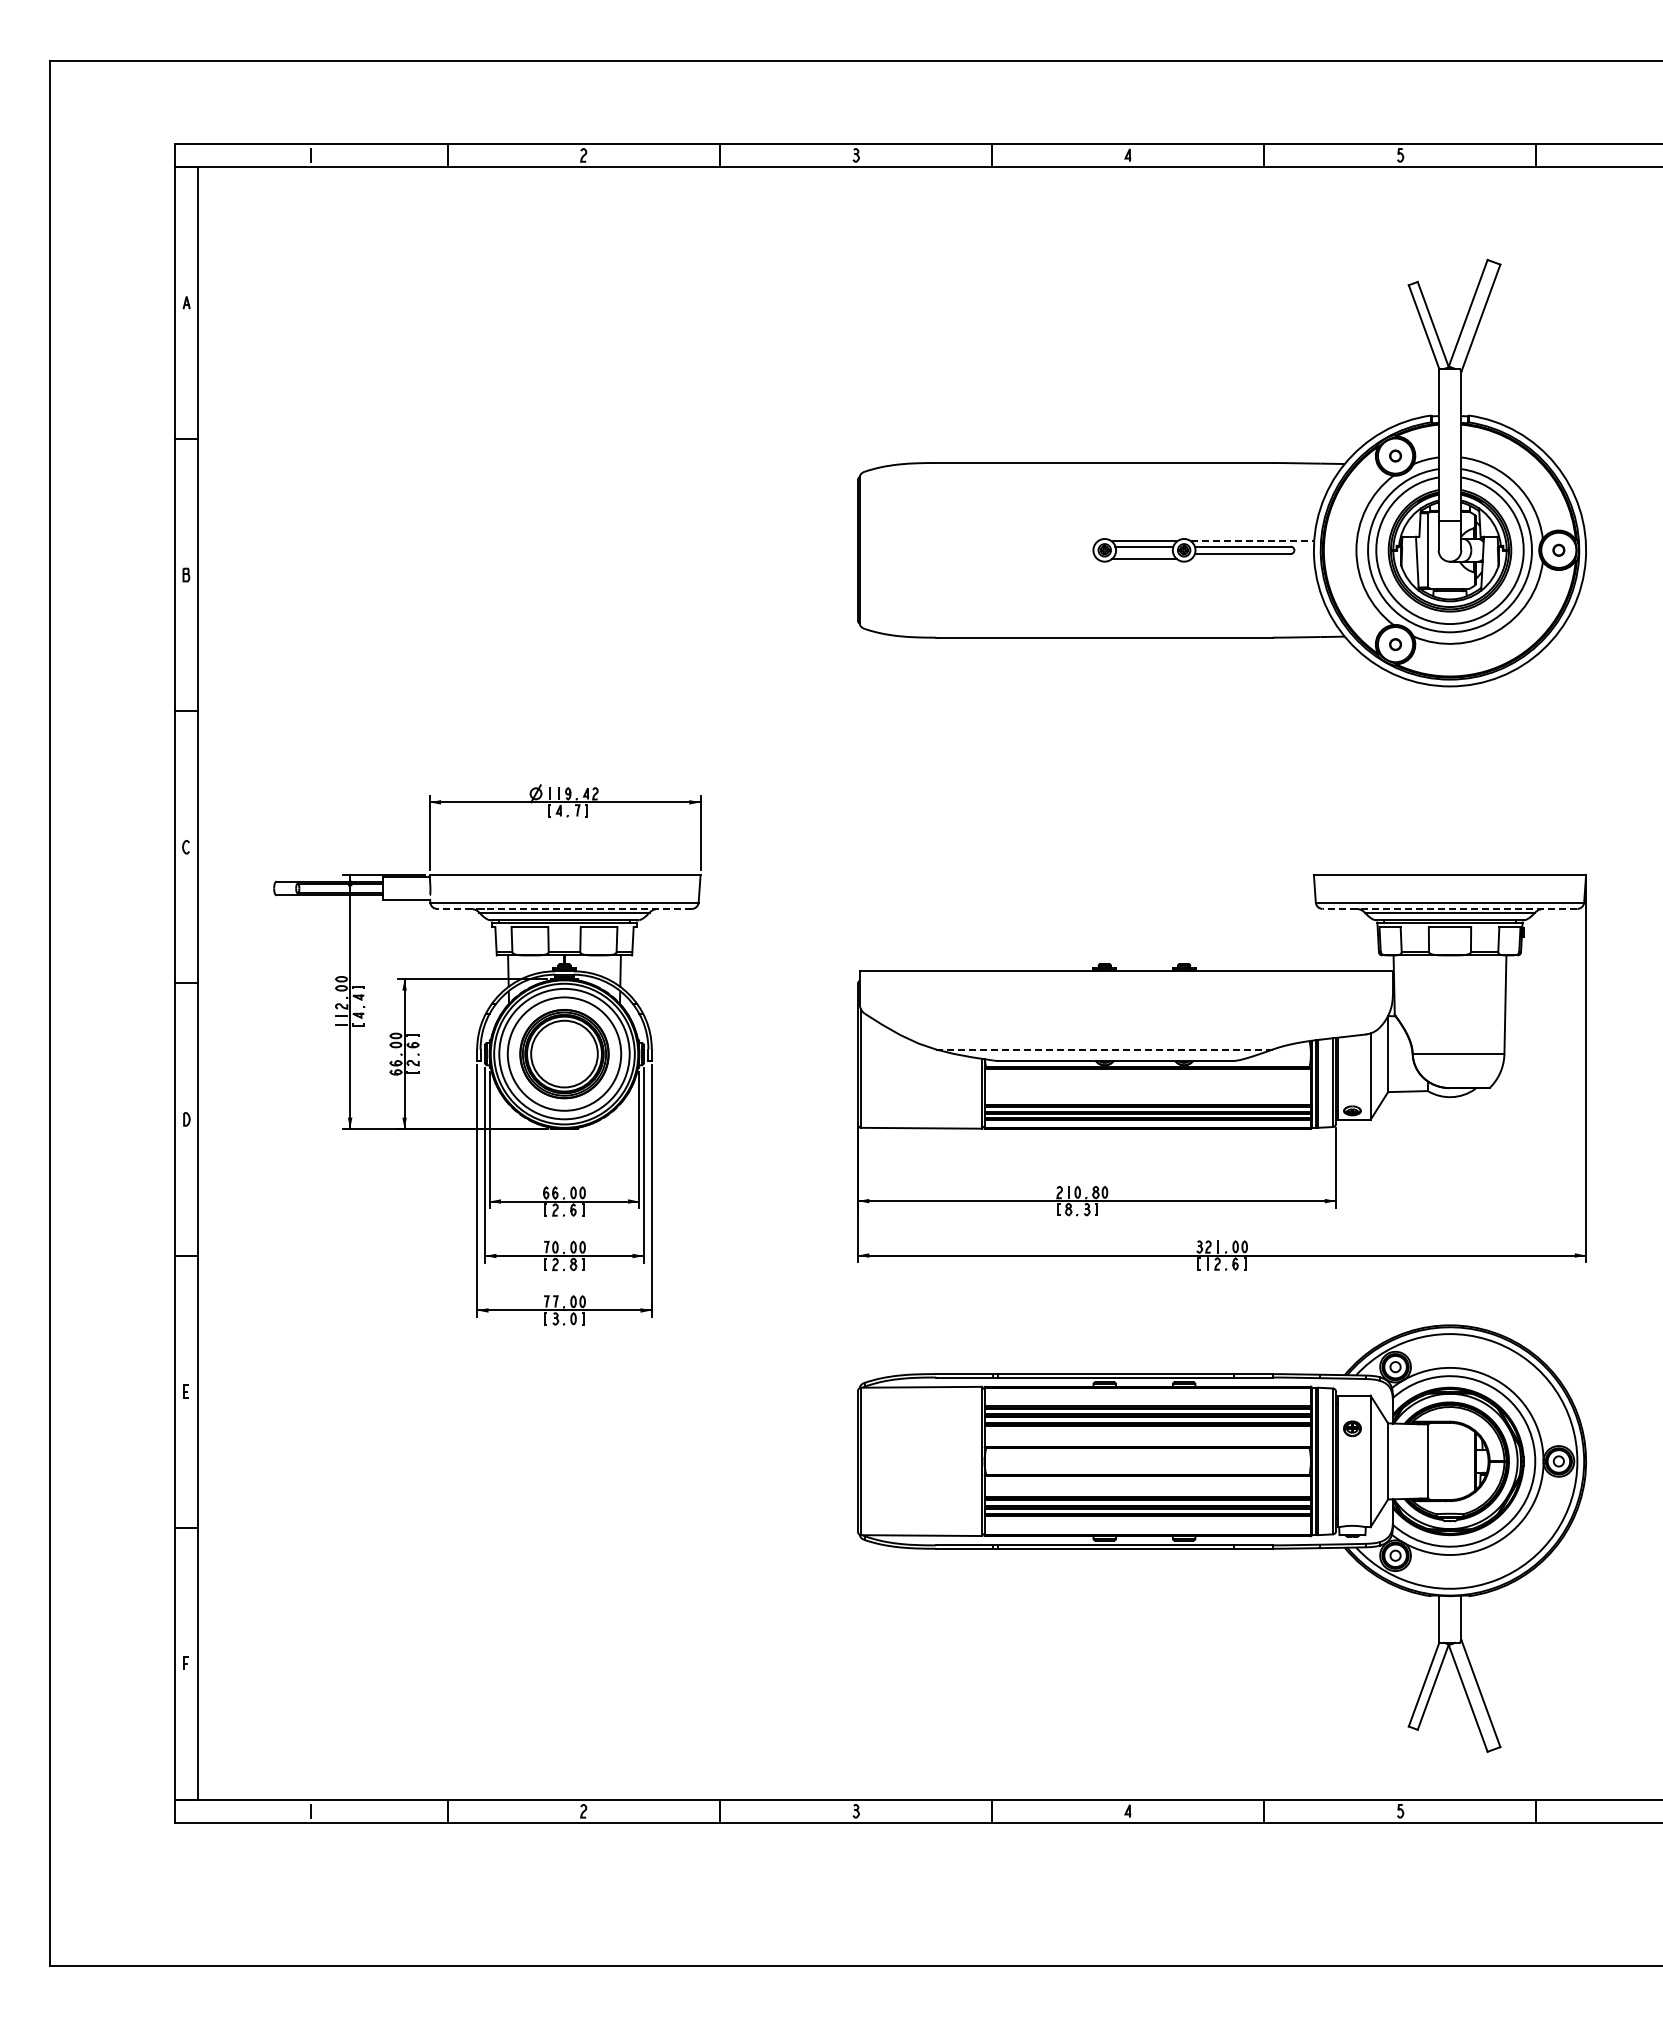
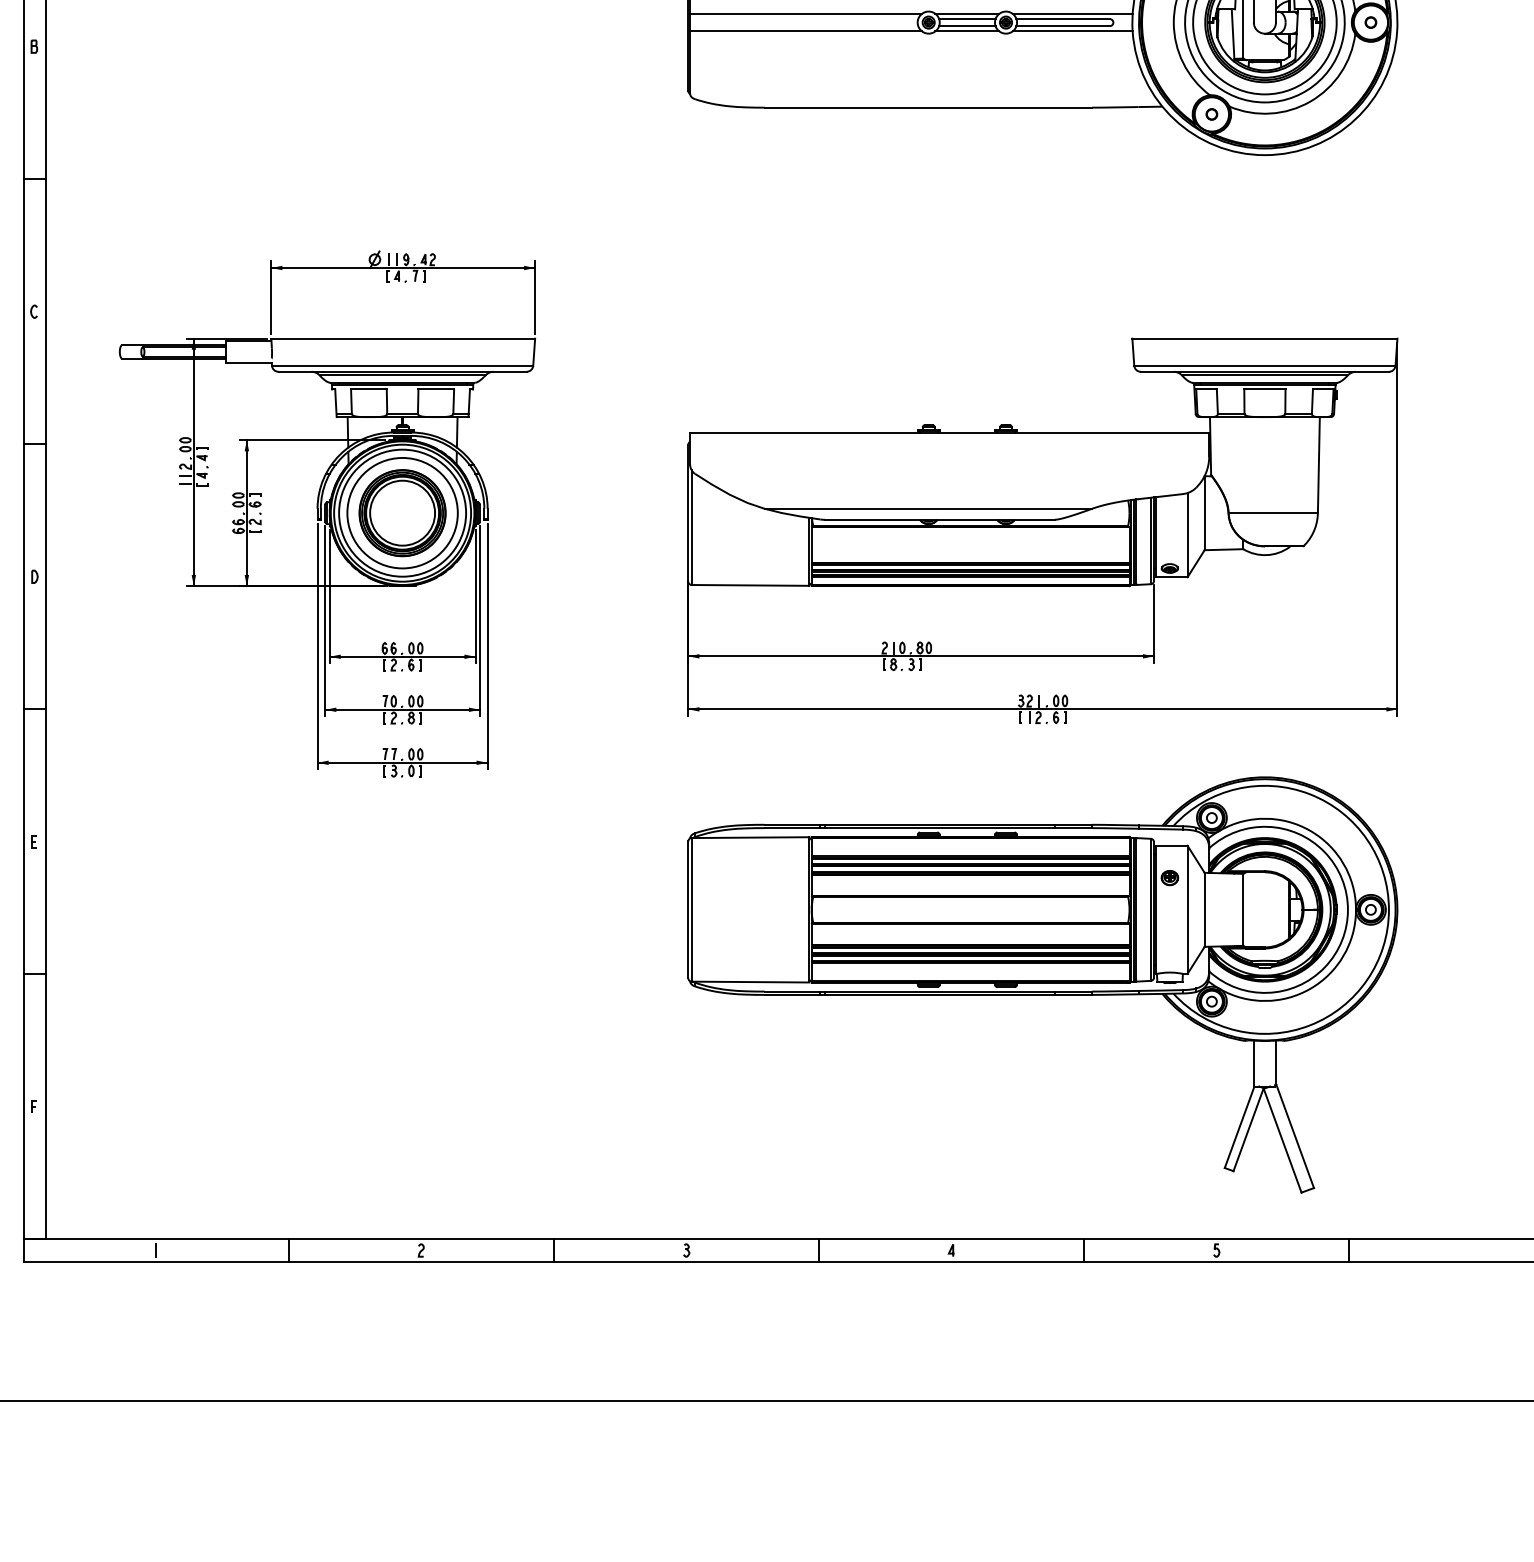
line: (978, 541) -> (805, 14), added
line: (1252, 541) -> (1072, 14), dashed -> solid
line: (1144, 553) -> (967, 25), added
line: (978, 559) -> (805, 31), added
line: (1252, 559) -> (1072, 31), added
line: (564, 908) -> (402, 371), dashed -> solid
line: (1449, 908) -> (1264, 371), dashed -> solid
line: (1104, 1049) -> (928, 508), dashed -> solid

